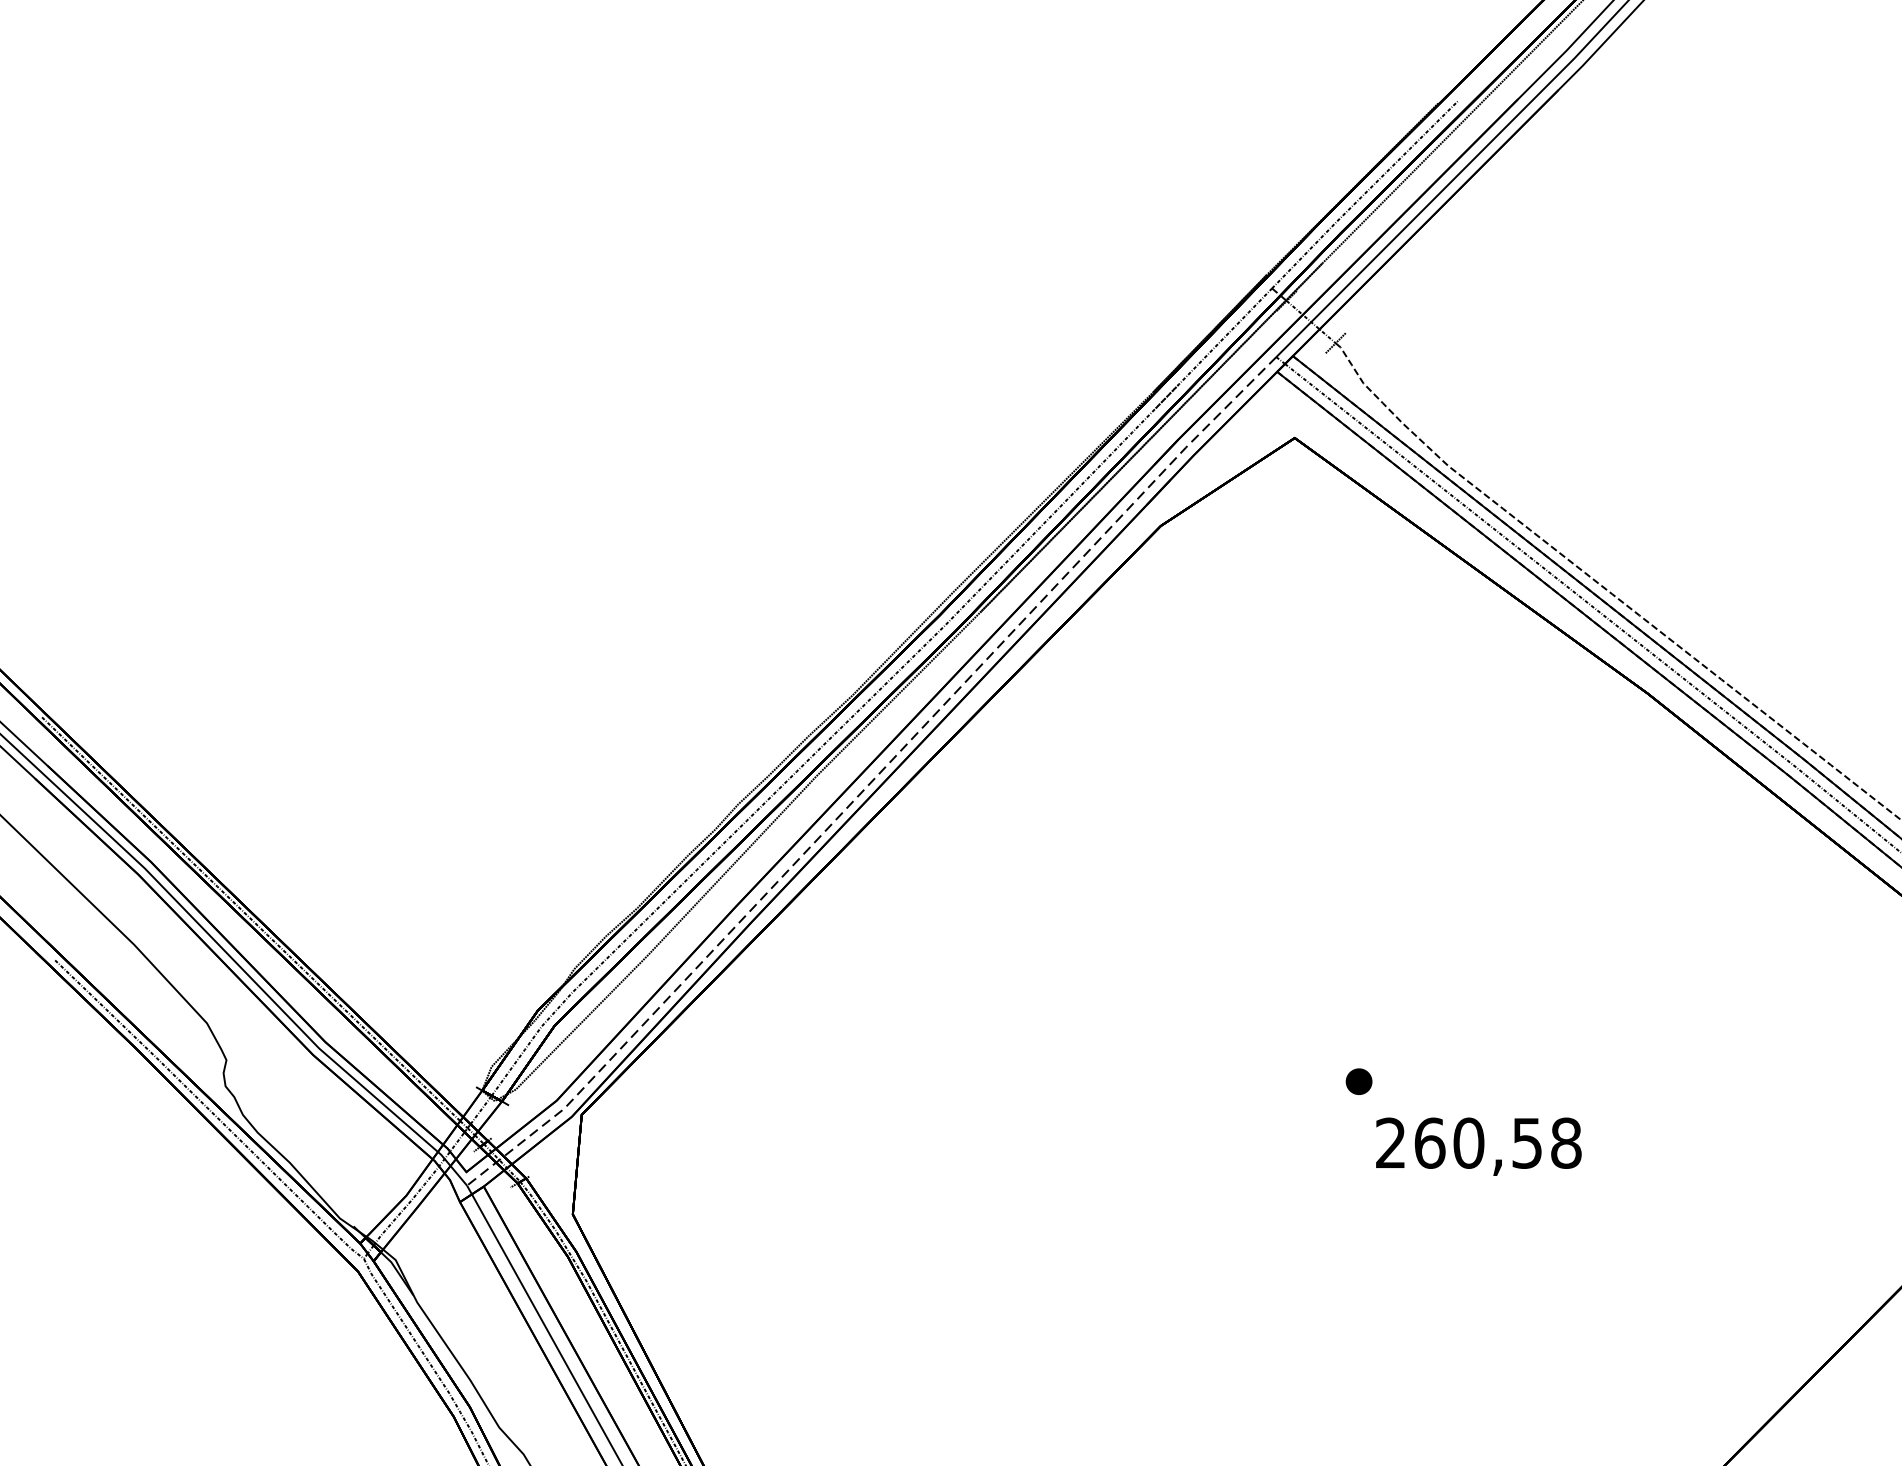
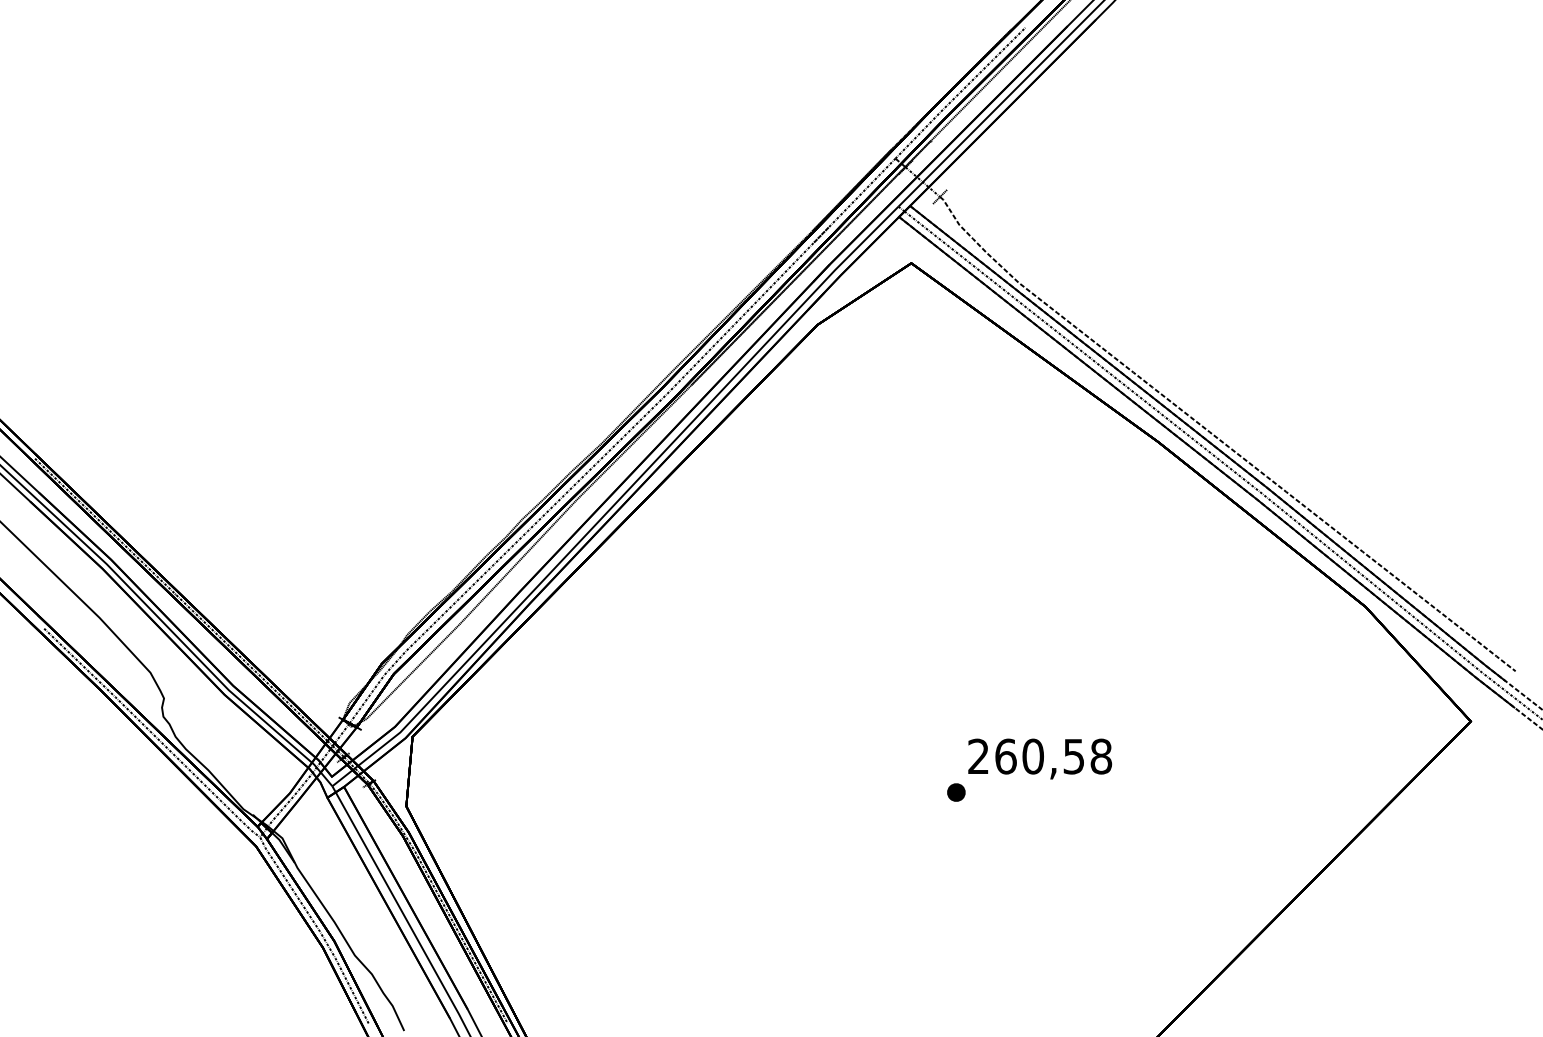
line: (876, 777) -> (618, 500), dashed -> solid
part: (1359, 1081) -> (956, 792), moved

